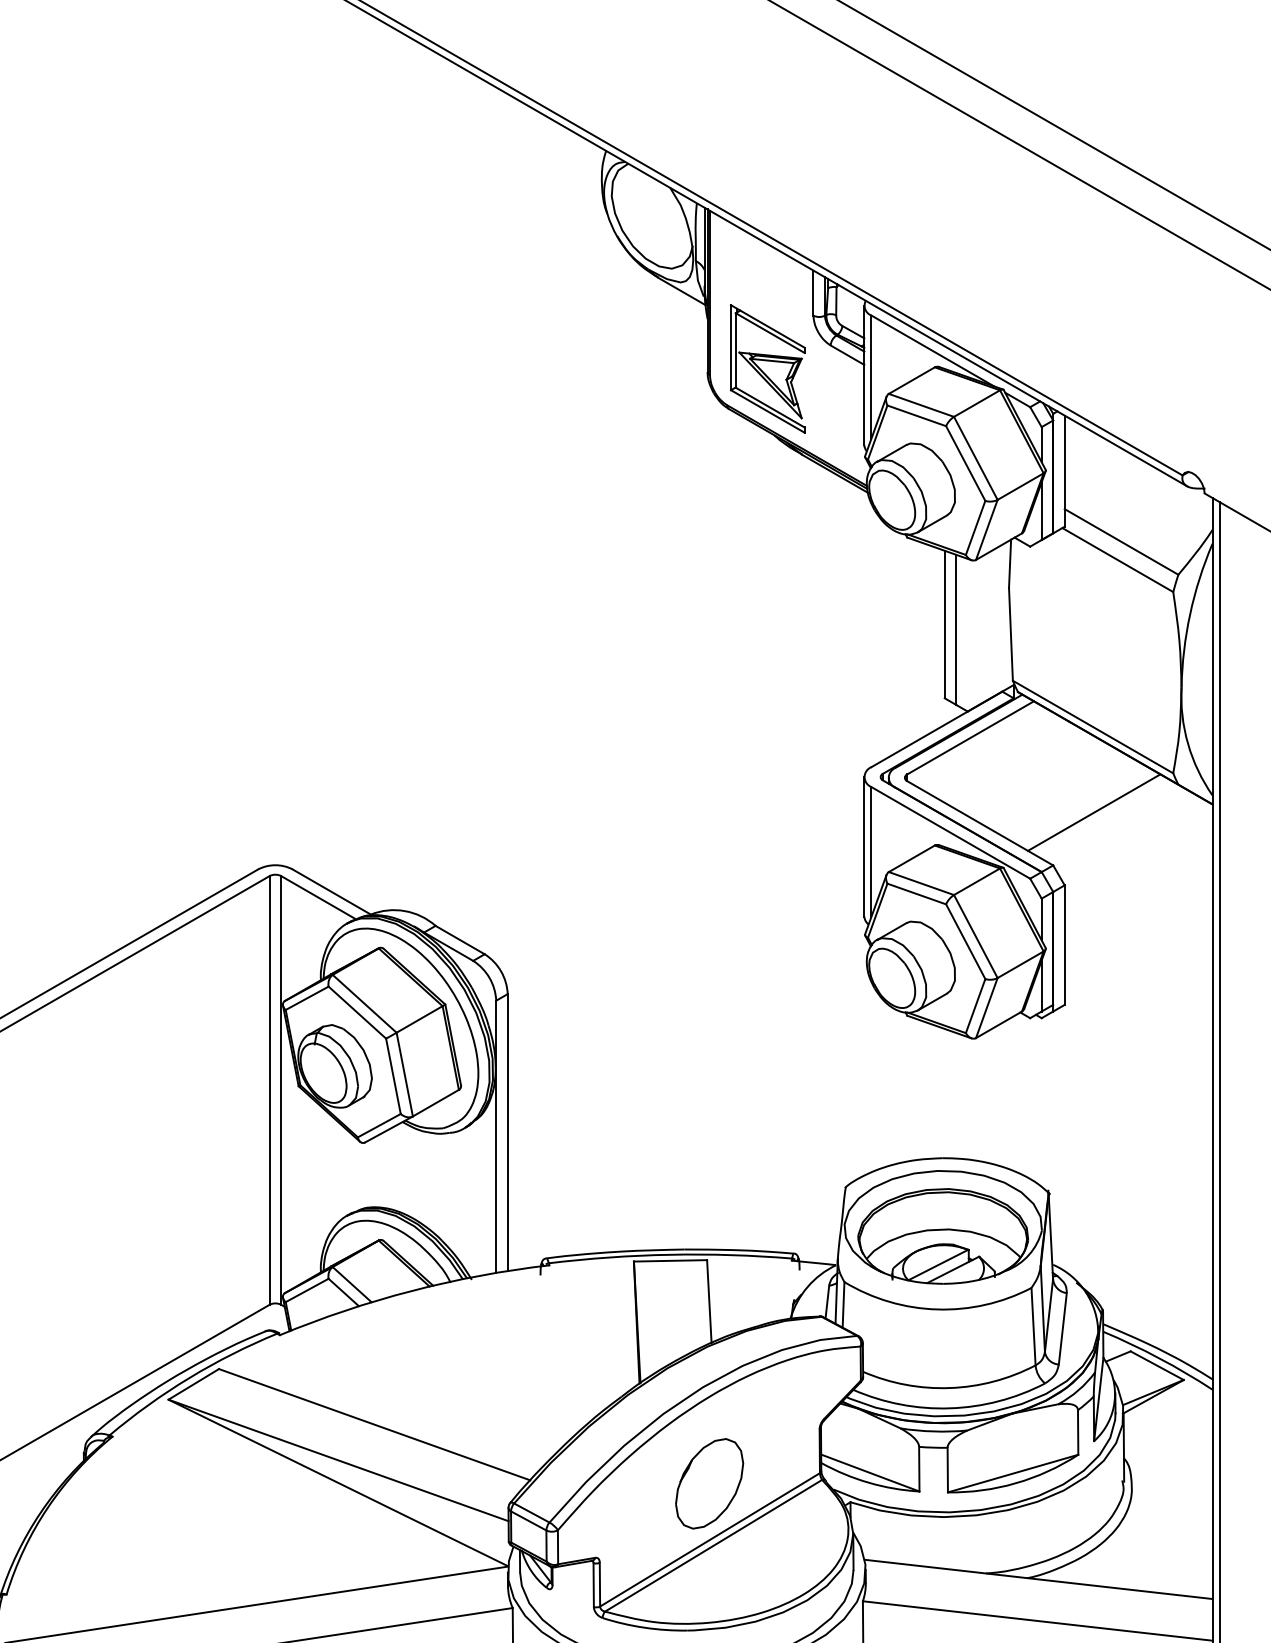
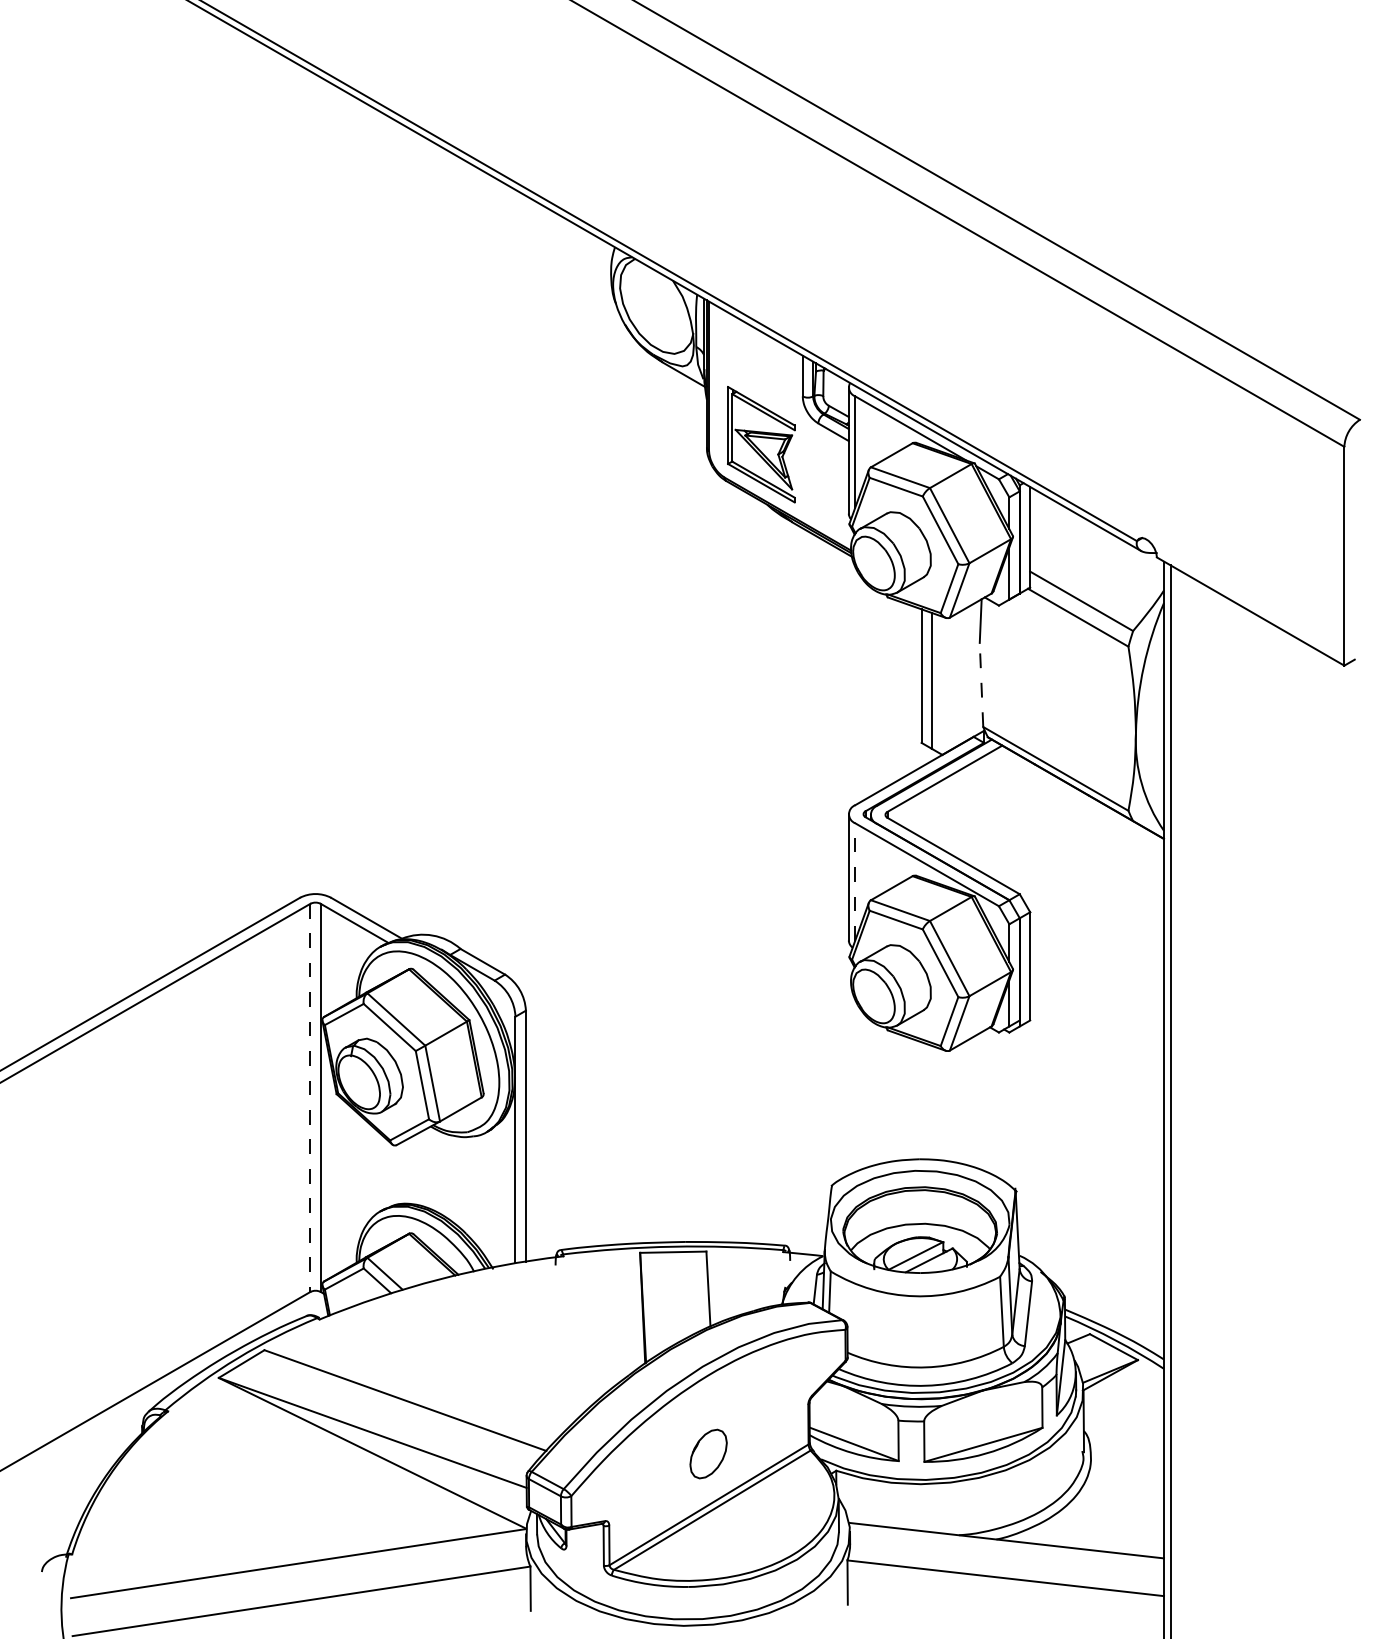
line: (1010, 633) -> (981, 684), solid -> dashed
line: (1093, 812) -> (1056, 846), removed
line: (871, 851) -> (855, 881), solid -> dashed
line: (269, 1091) -> (310, 1098), solid -> dashed
part: (709, 1483) -> (708, 1453), size x0.6

